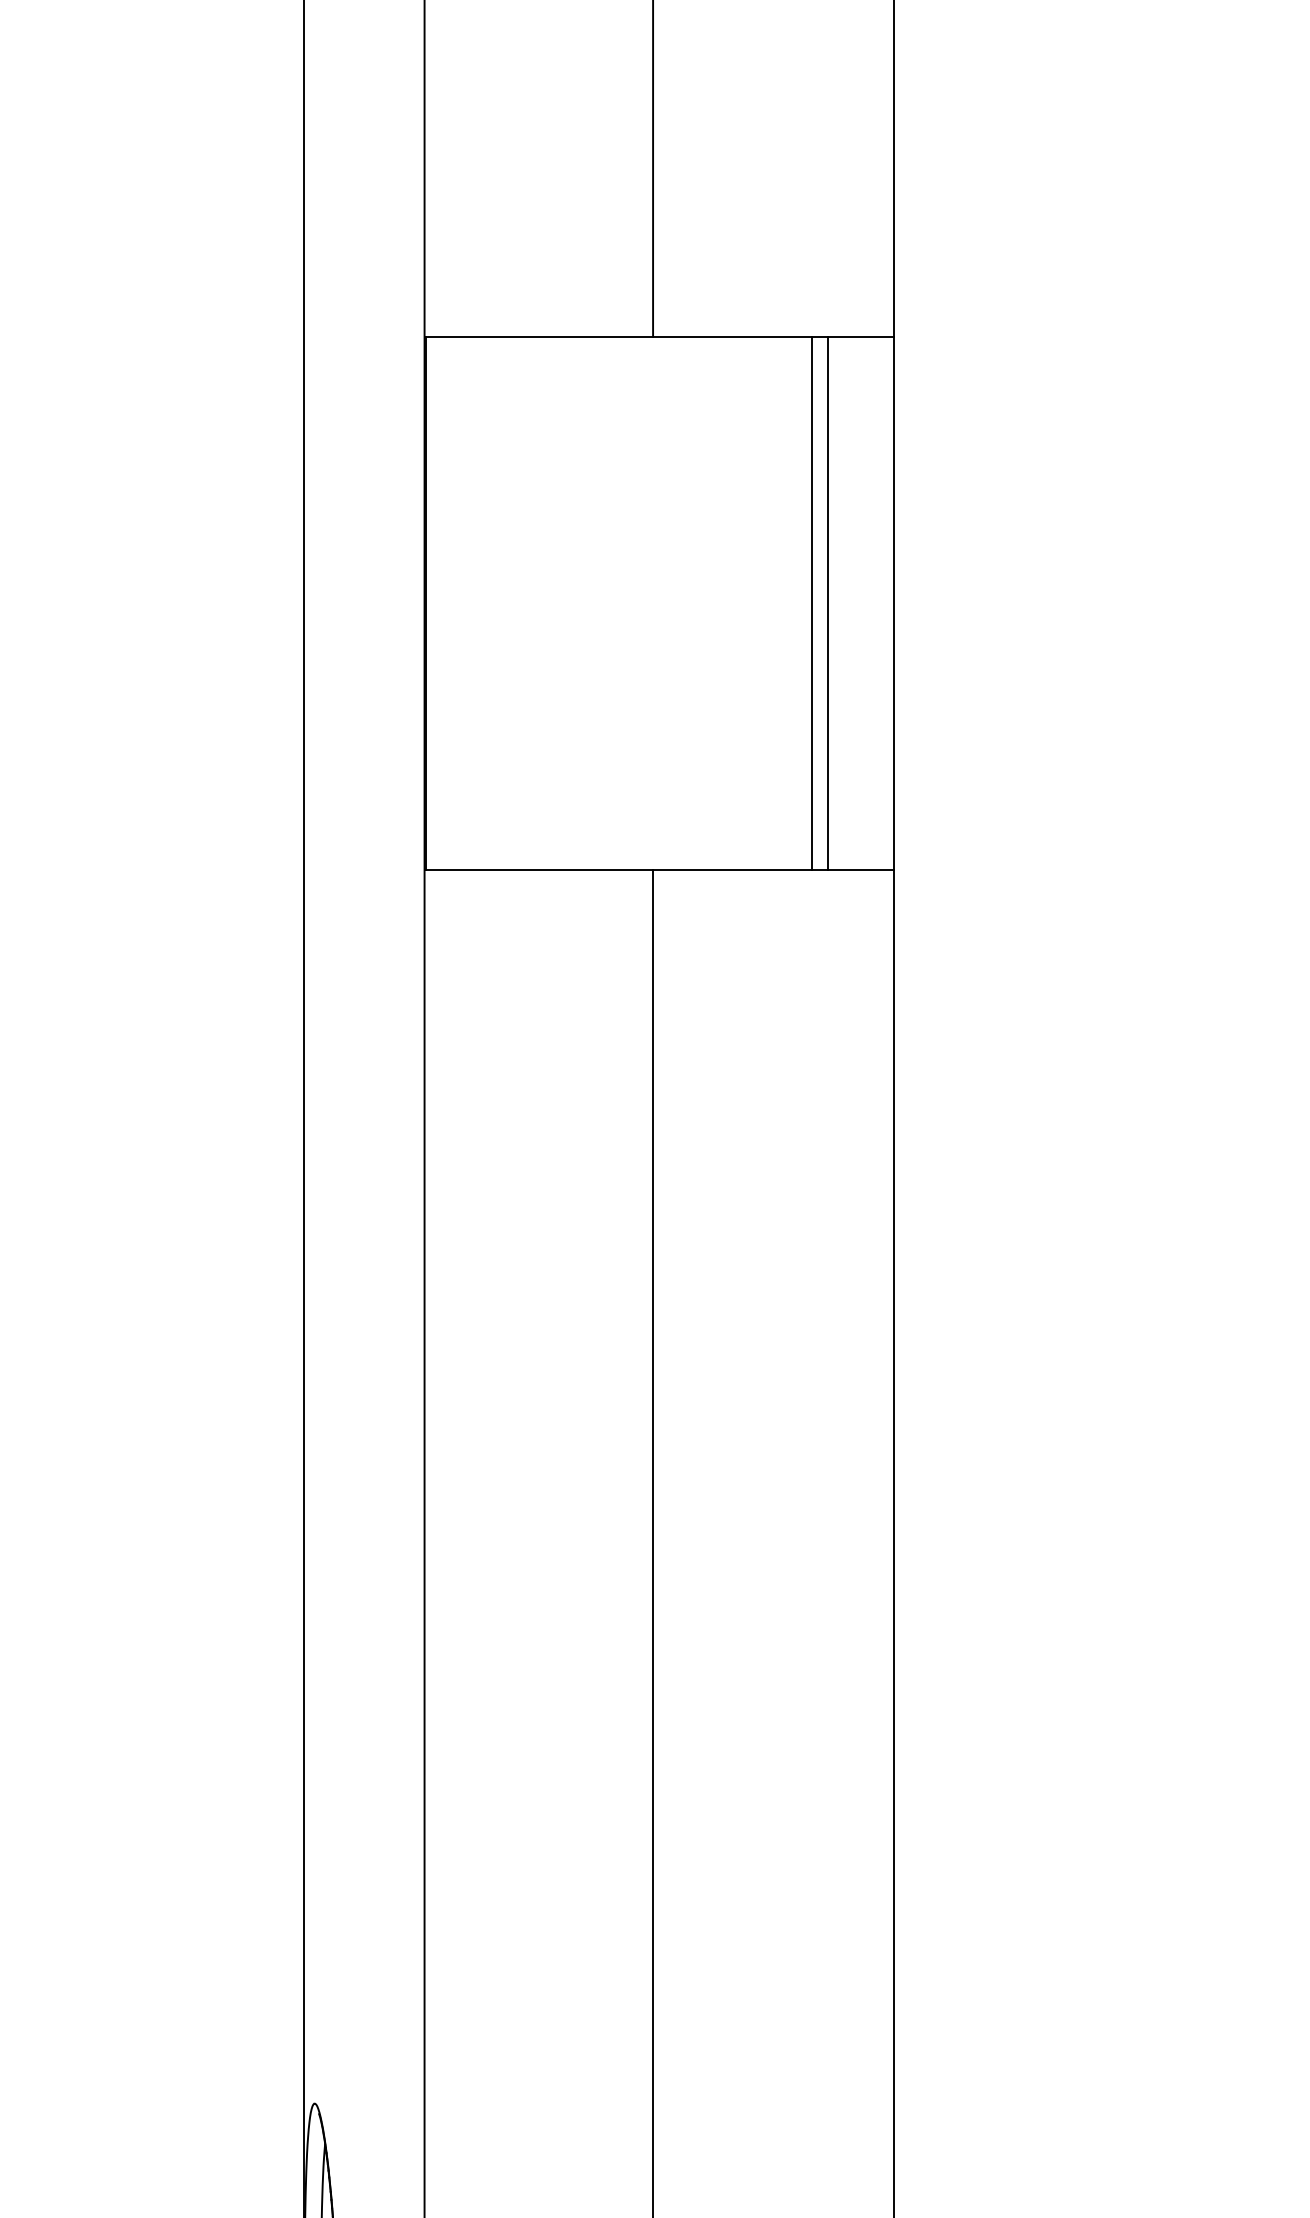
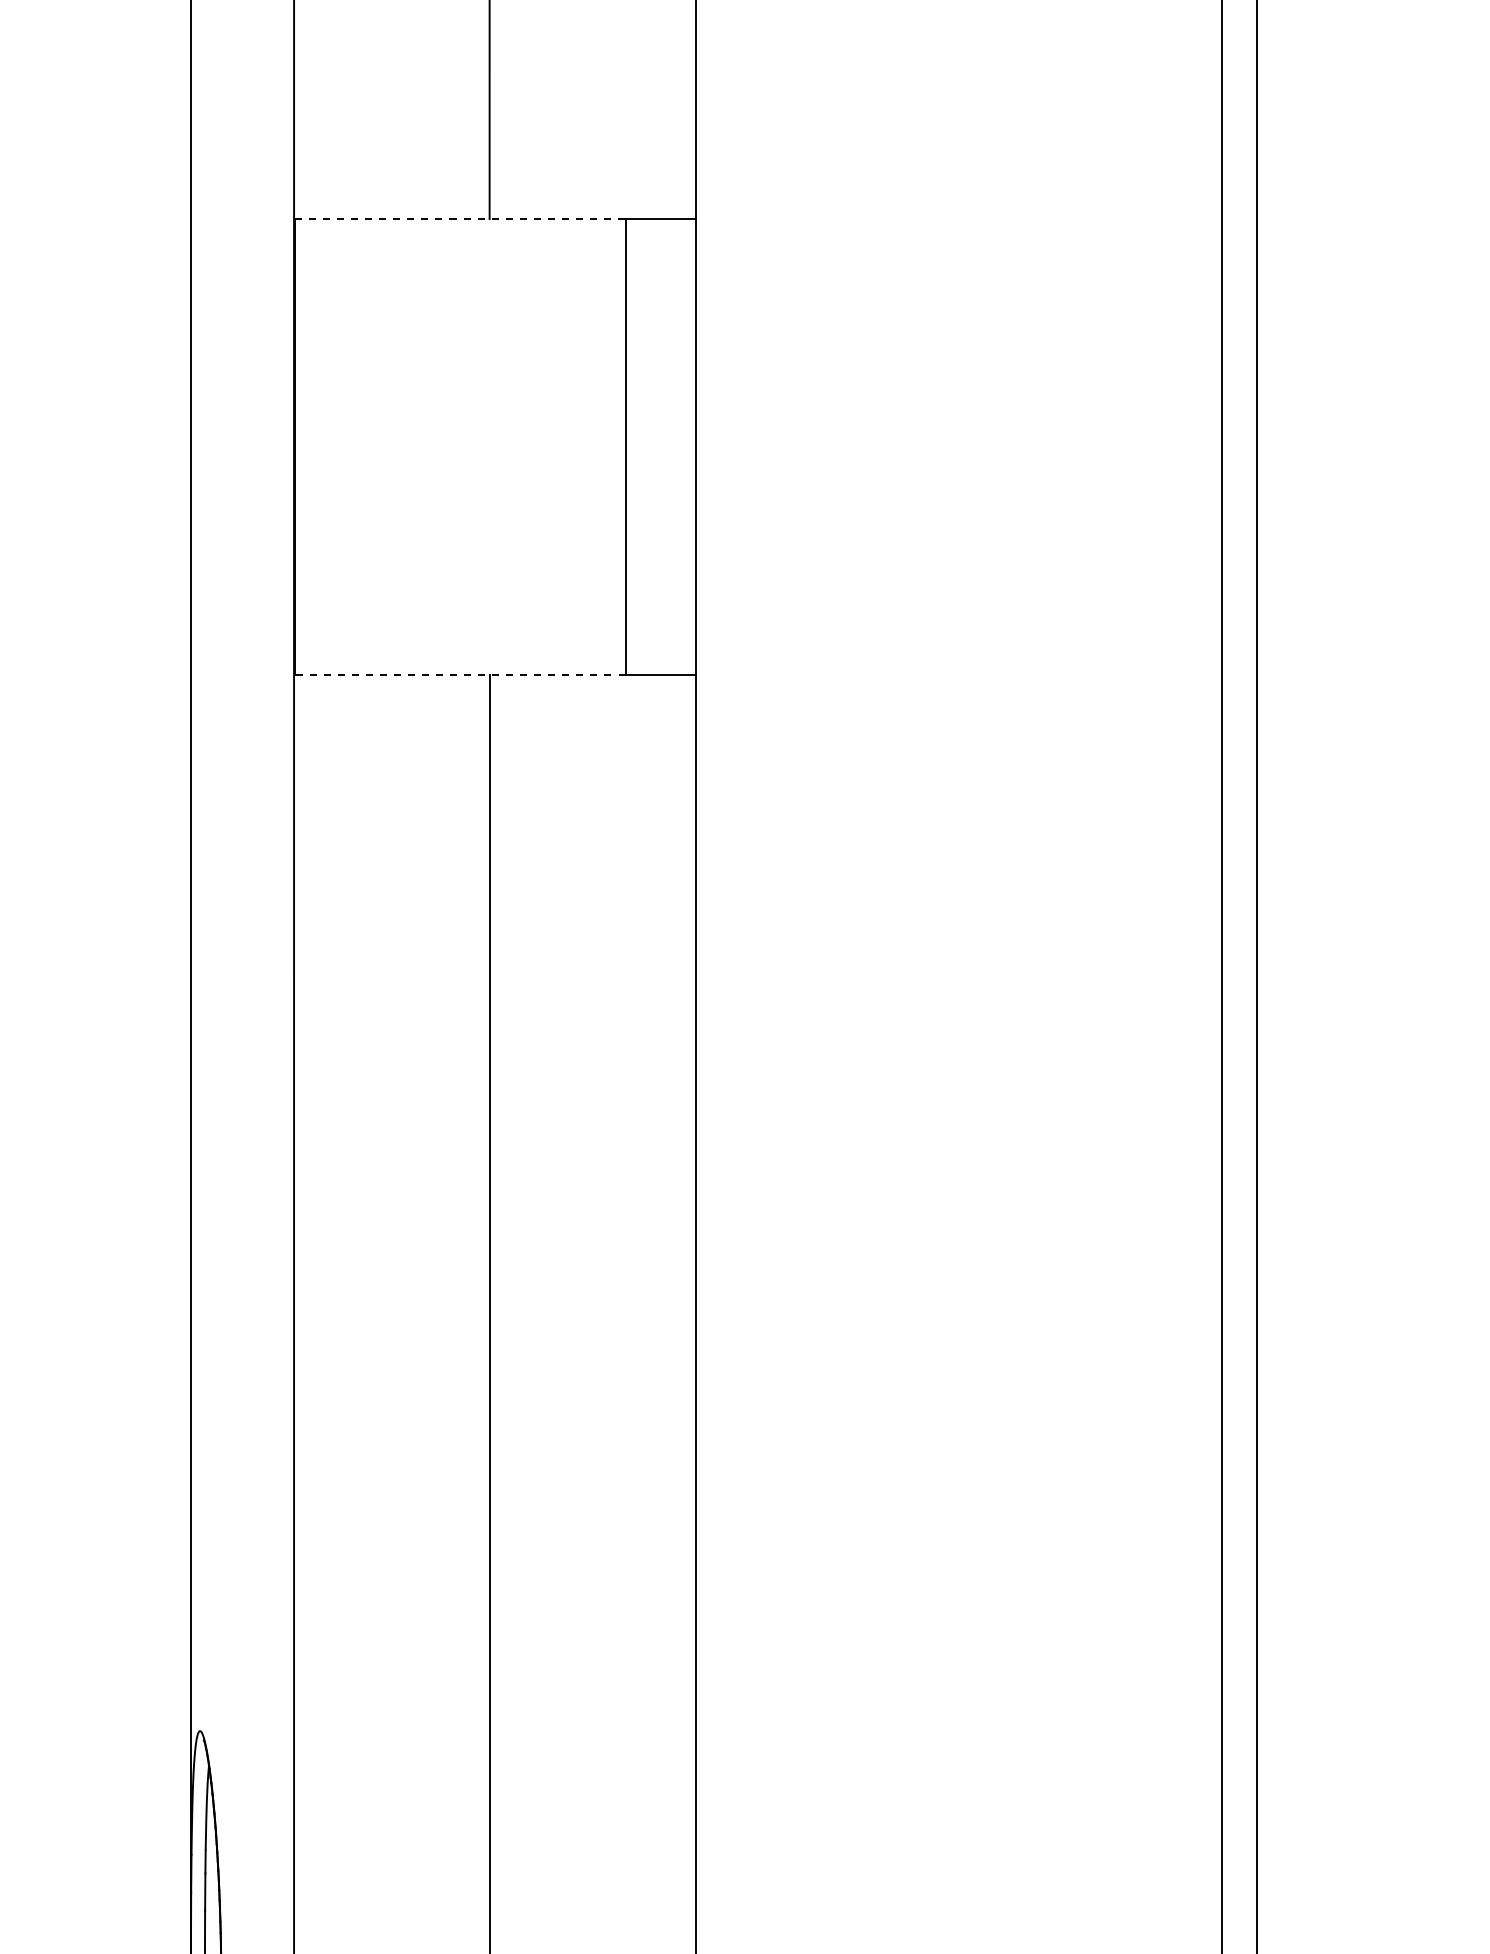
line: (619, 337) -> (460, 219), solid -> dashed
line: (828, 603) -> (639, 447), removed
line: (617, 870) -> (459, 675), solid -> dashed

